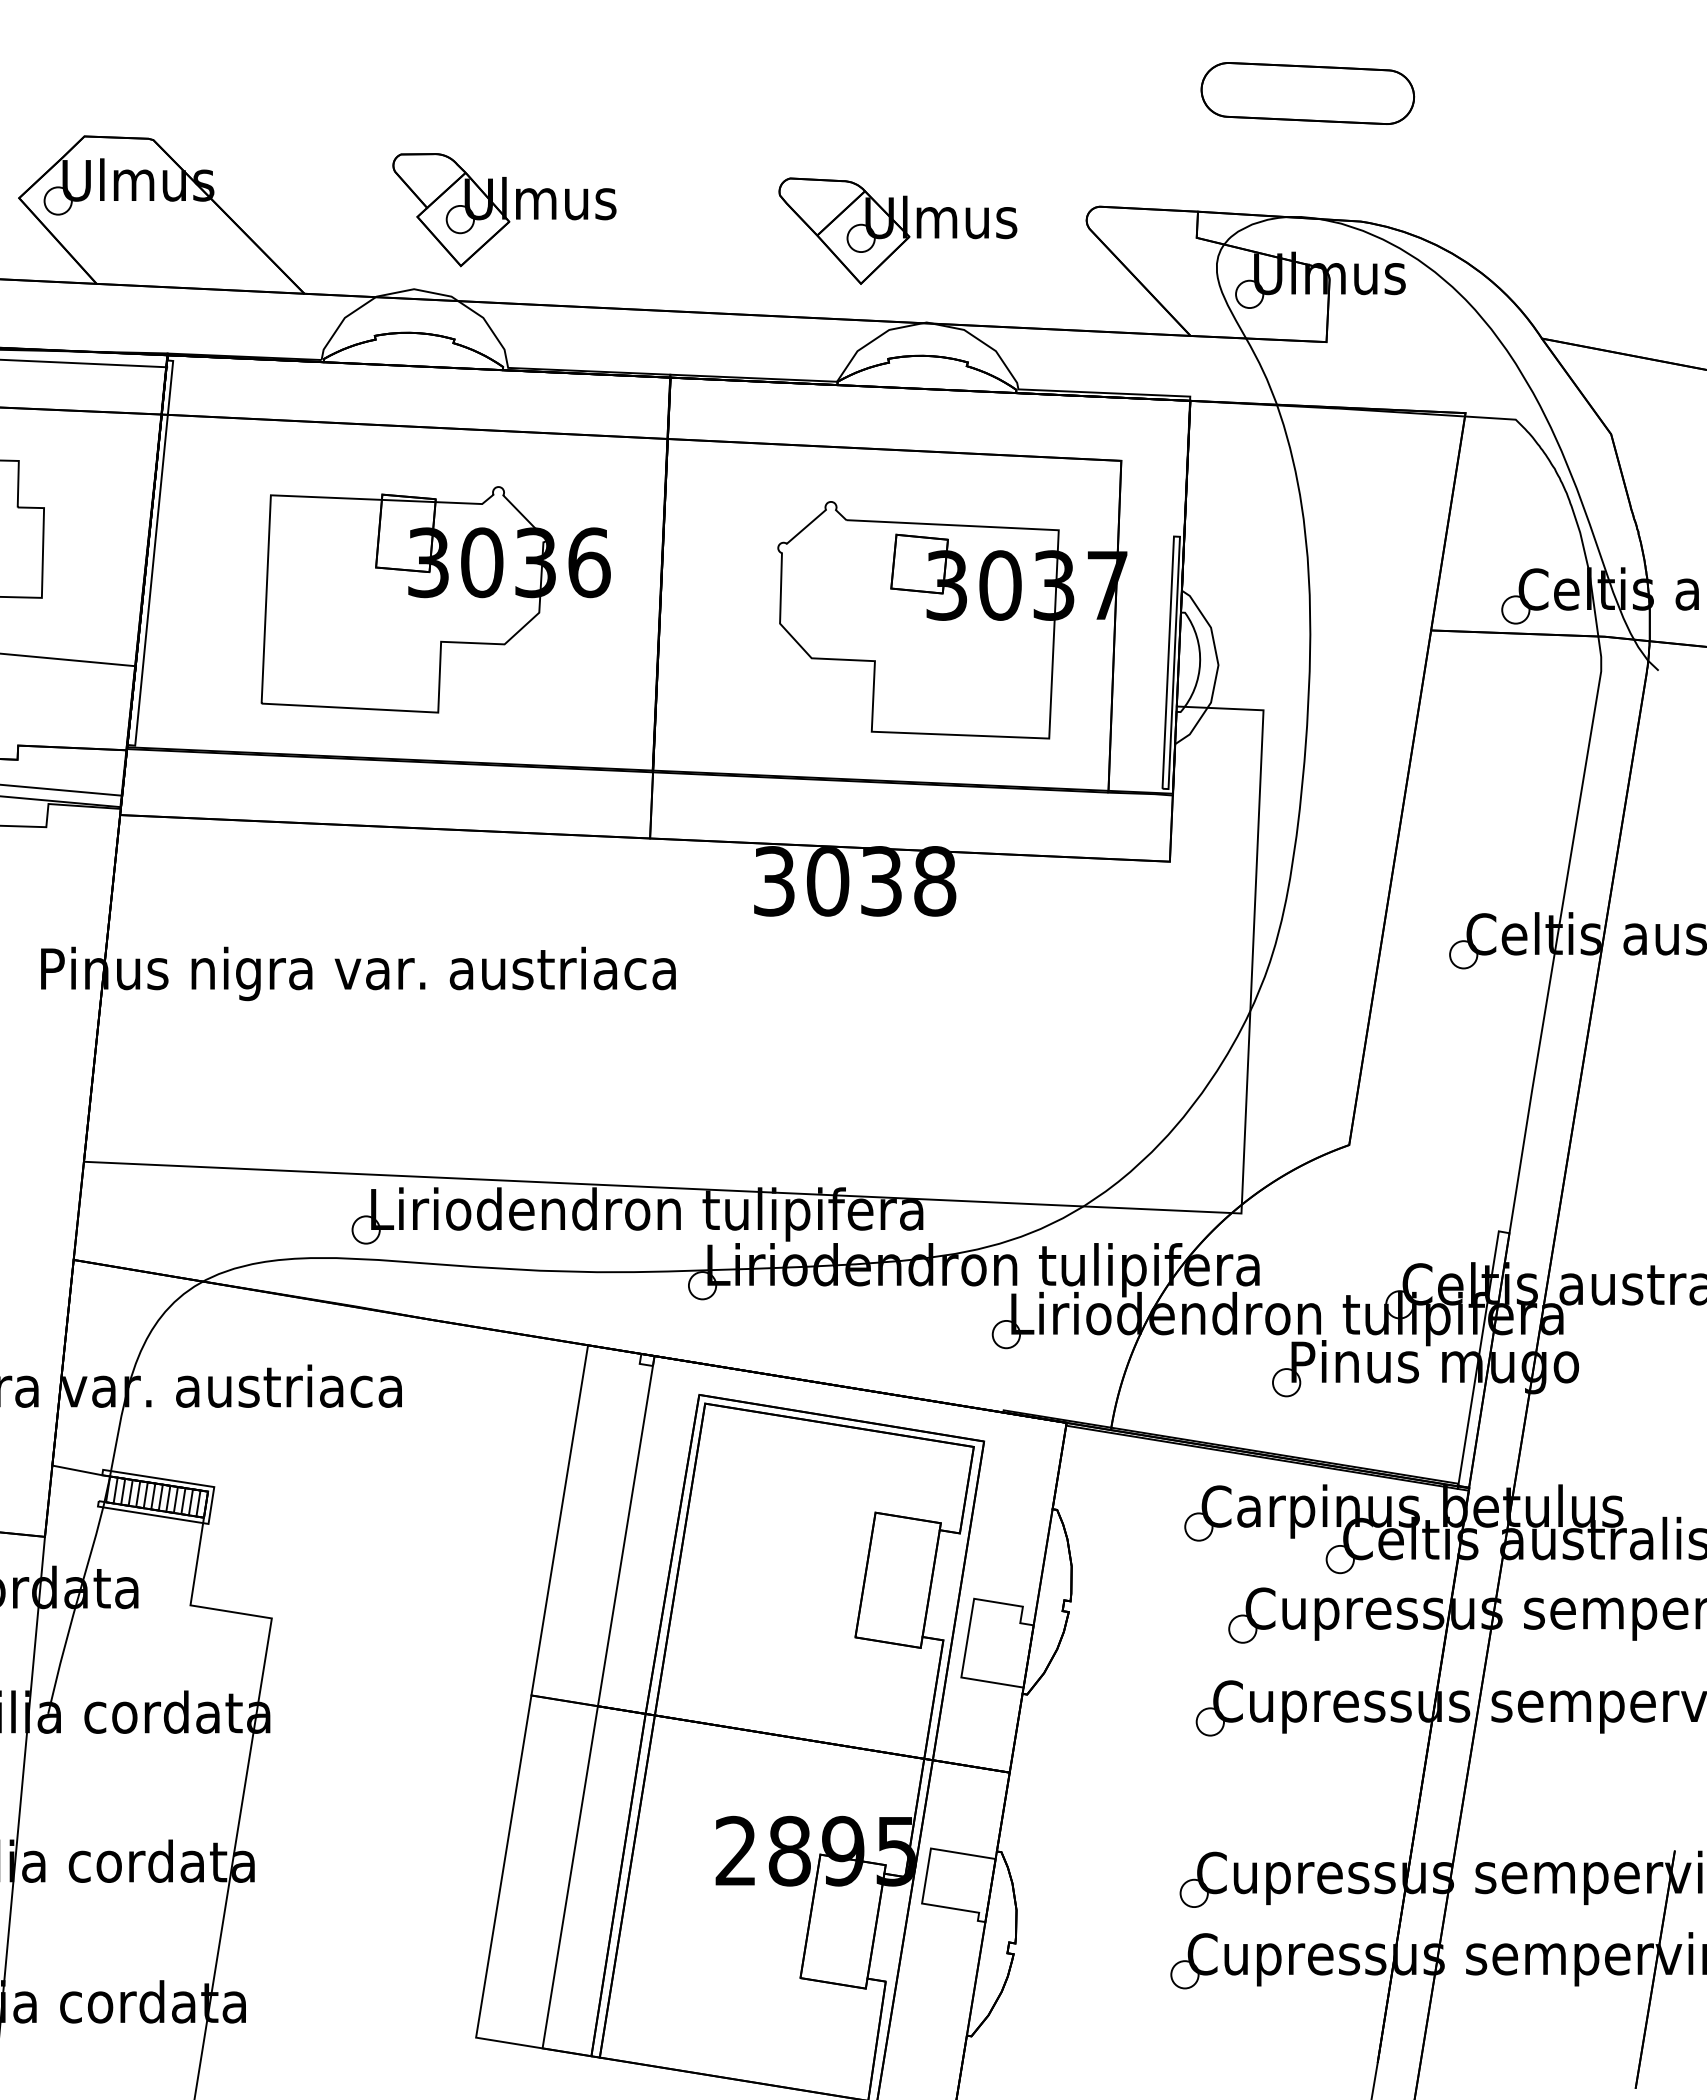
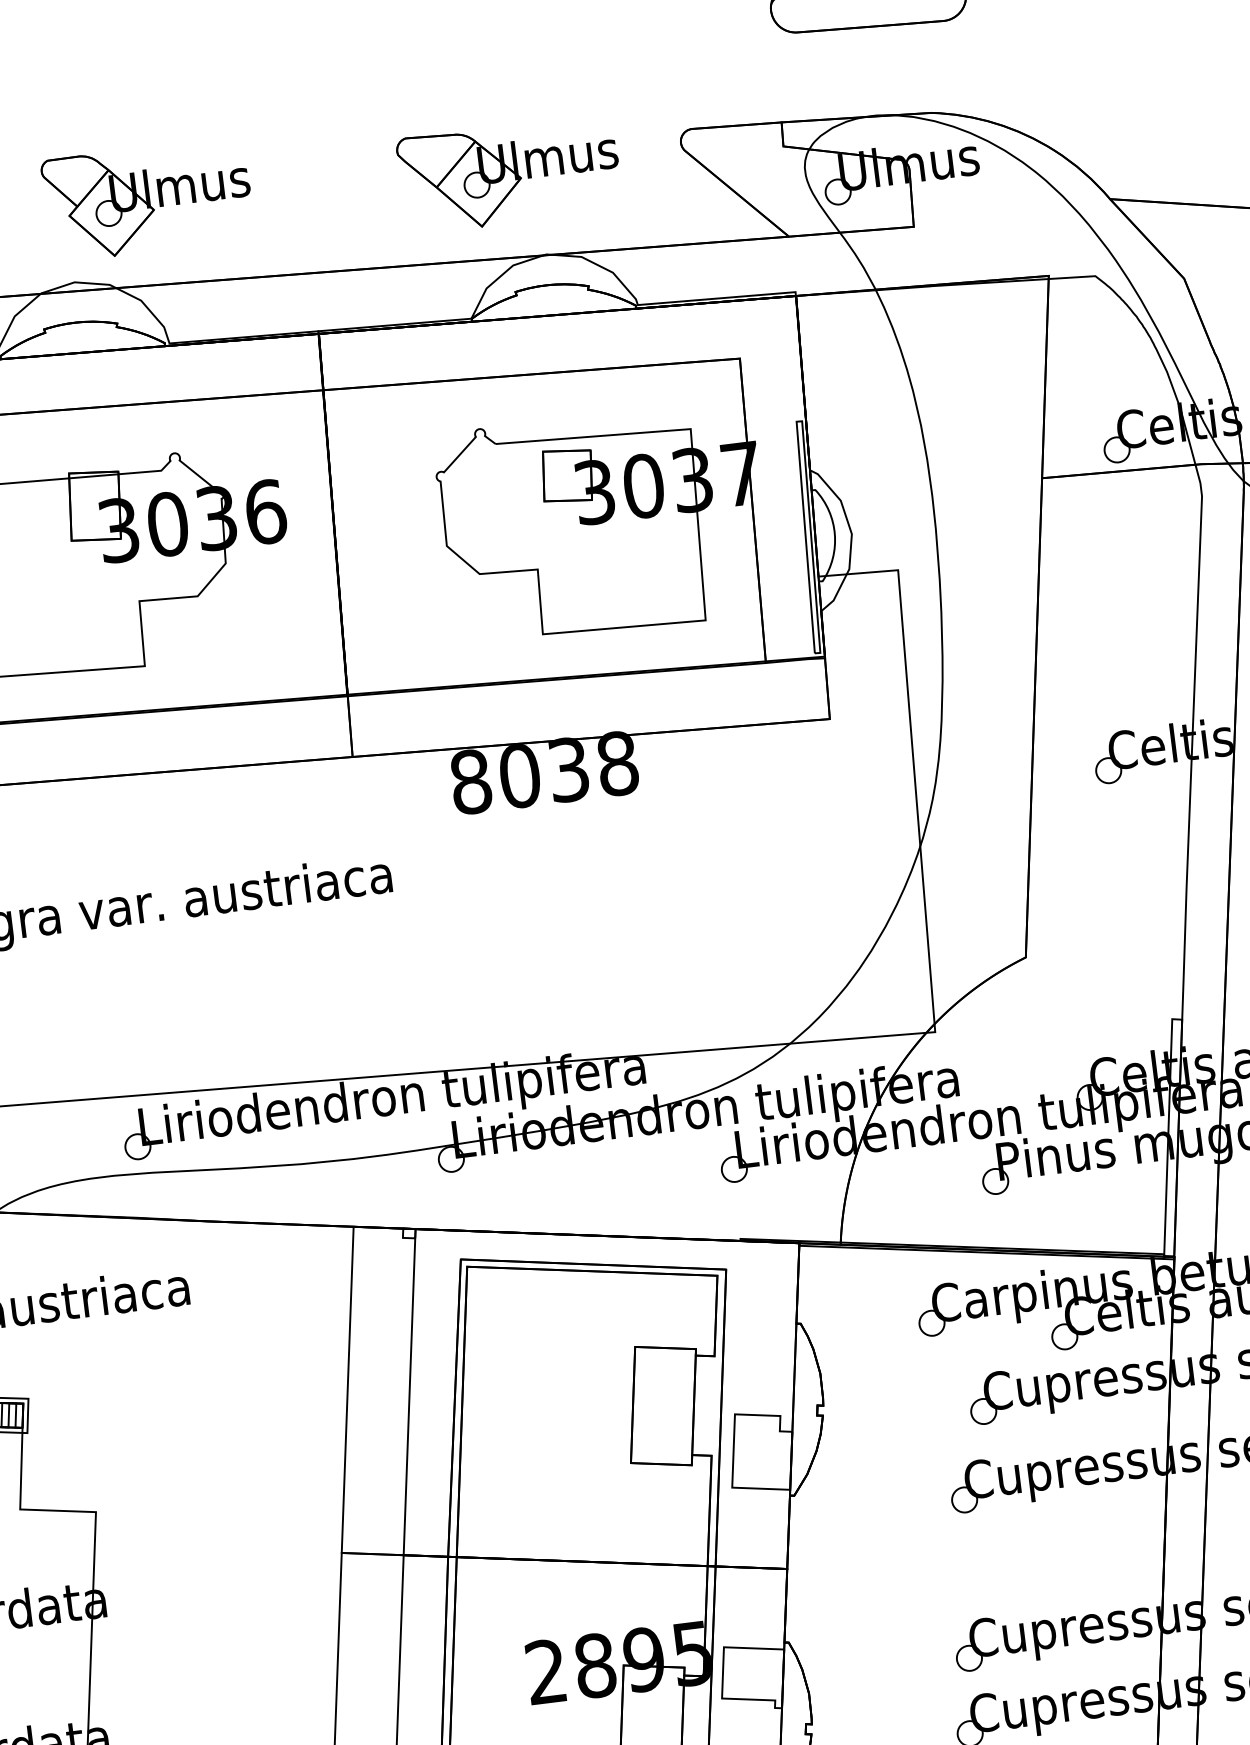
text: (774, 881) -> (471, 782), 3038 -> 8038

